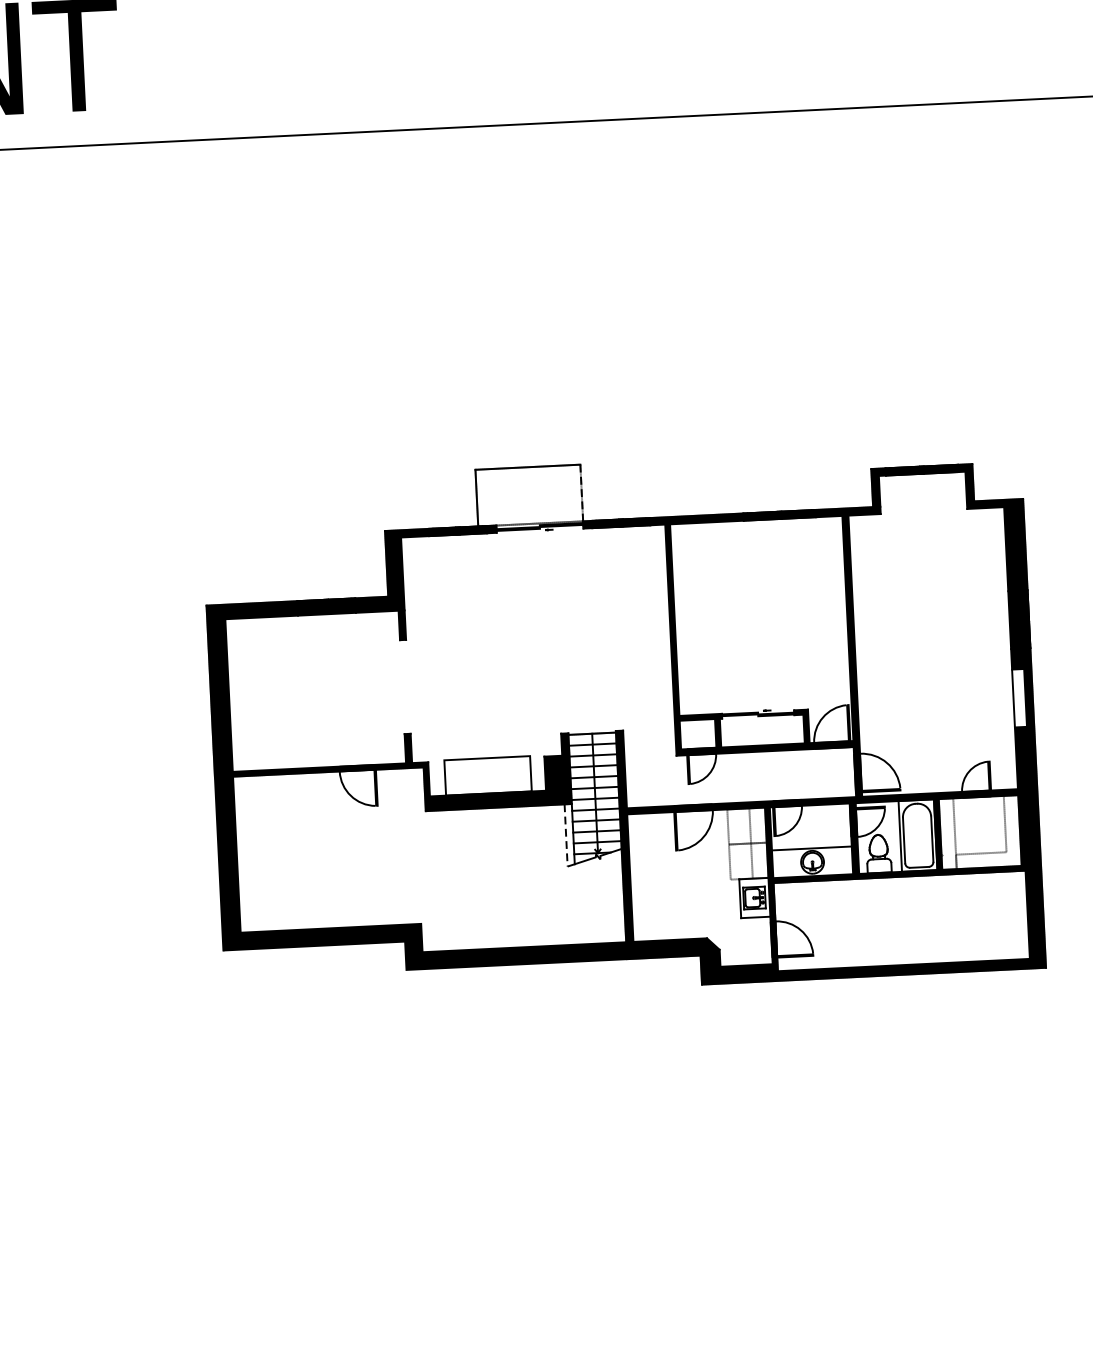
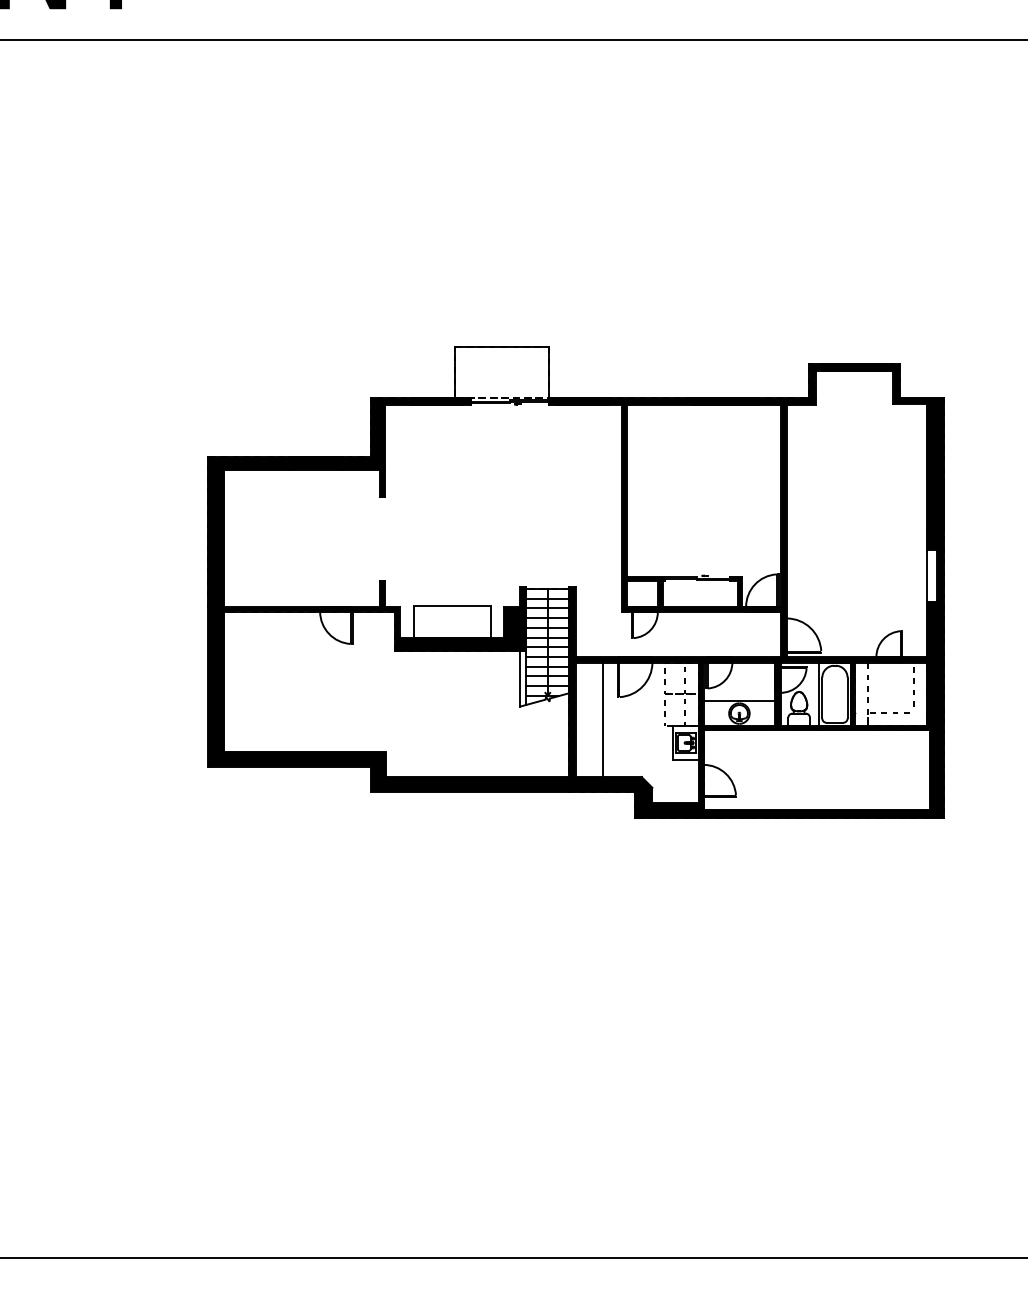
line: (581, 493) -> (548, 373), dashed -> solid
line: (565, 835) -> (519, 678), dashed -> solid
line: (660, 876) -> (602, 719), added

